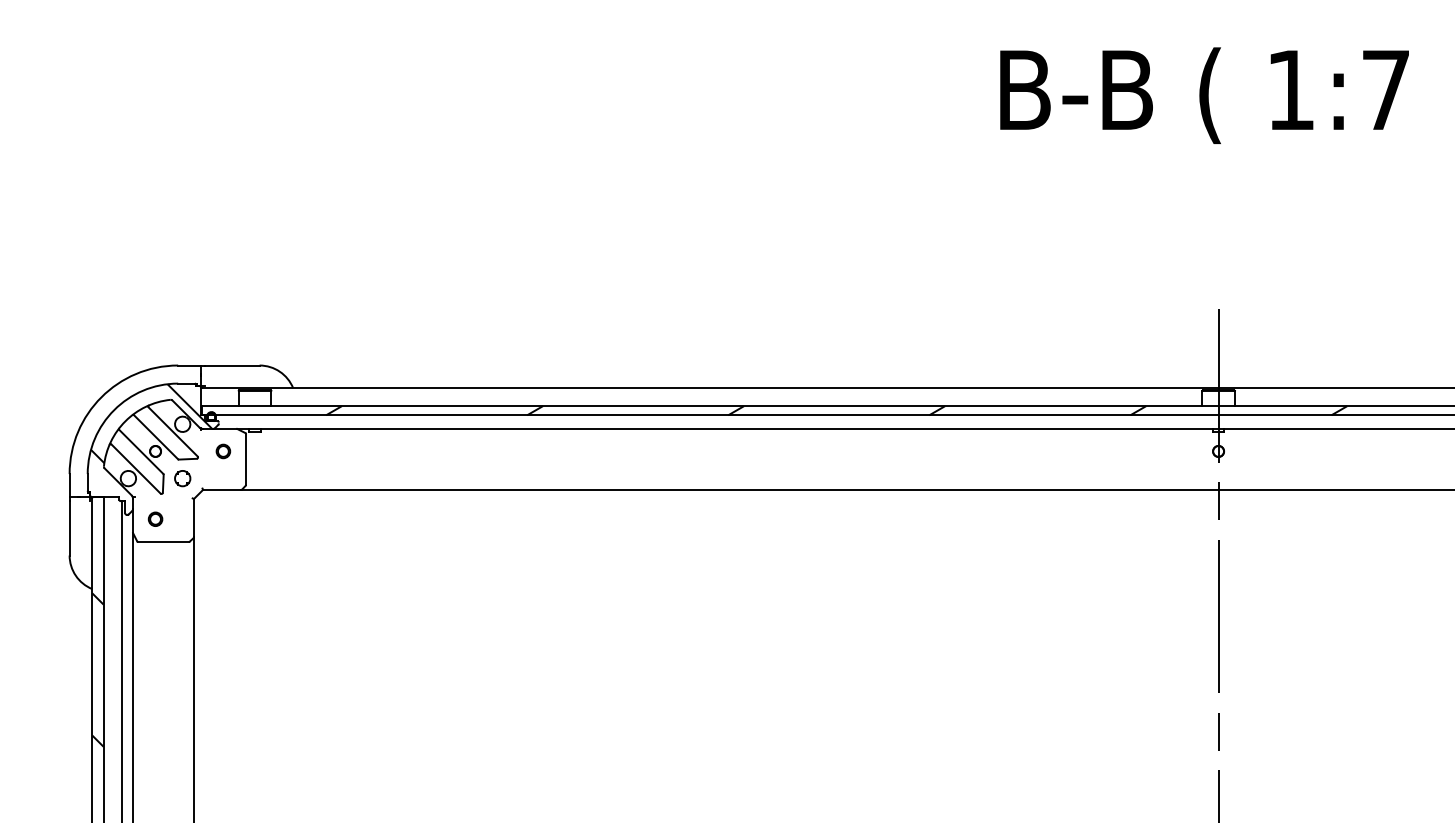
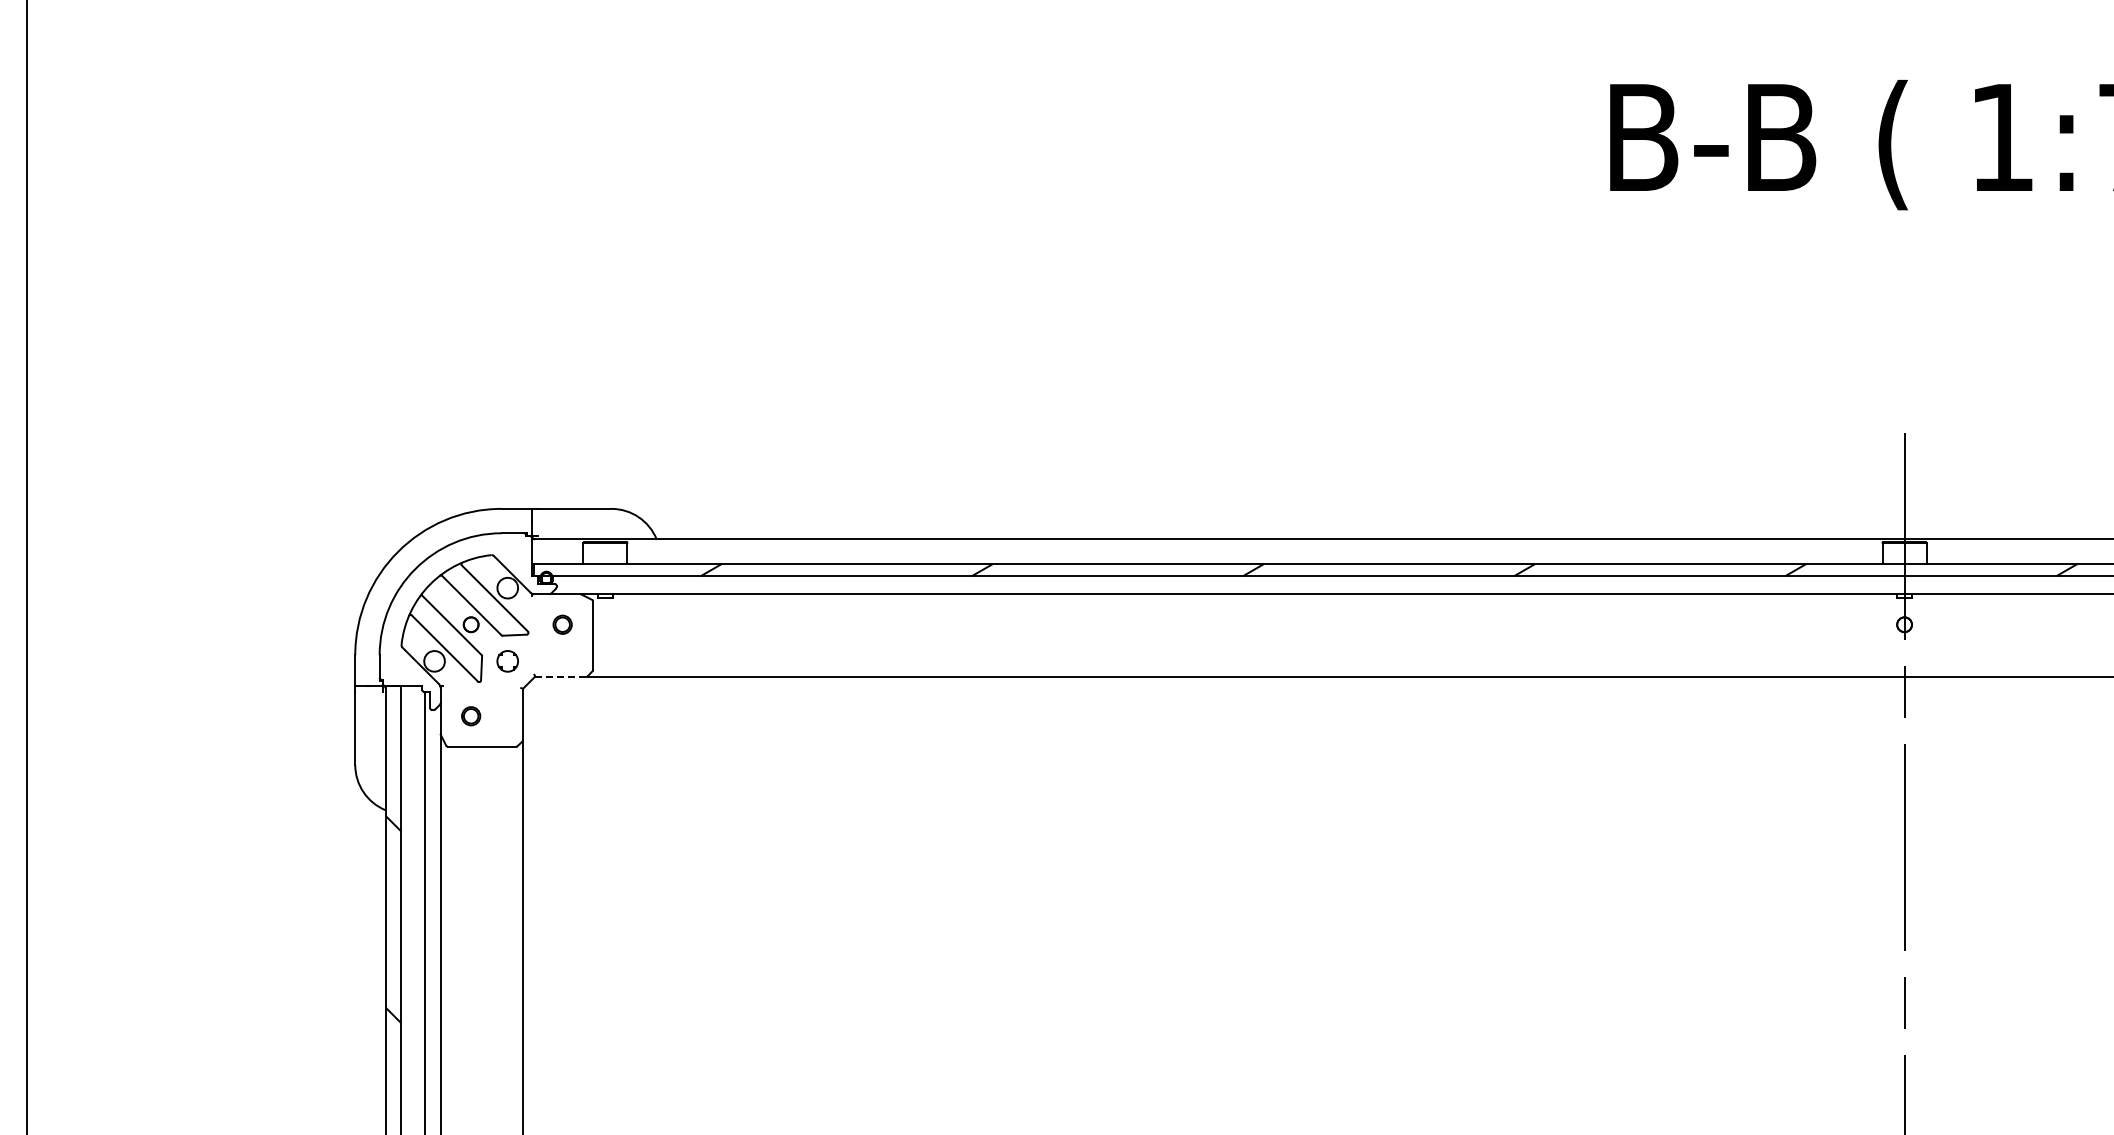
hatch: (151, 423) -> (465, 587), removed
line: (221, 489) -> (560, 676), solid -> dashed

